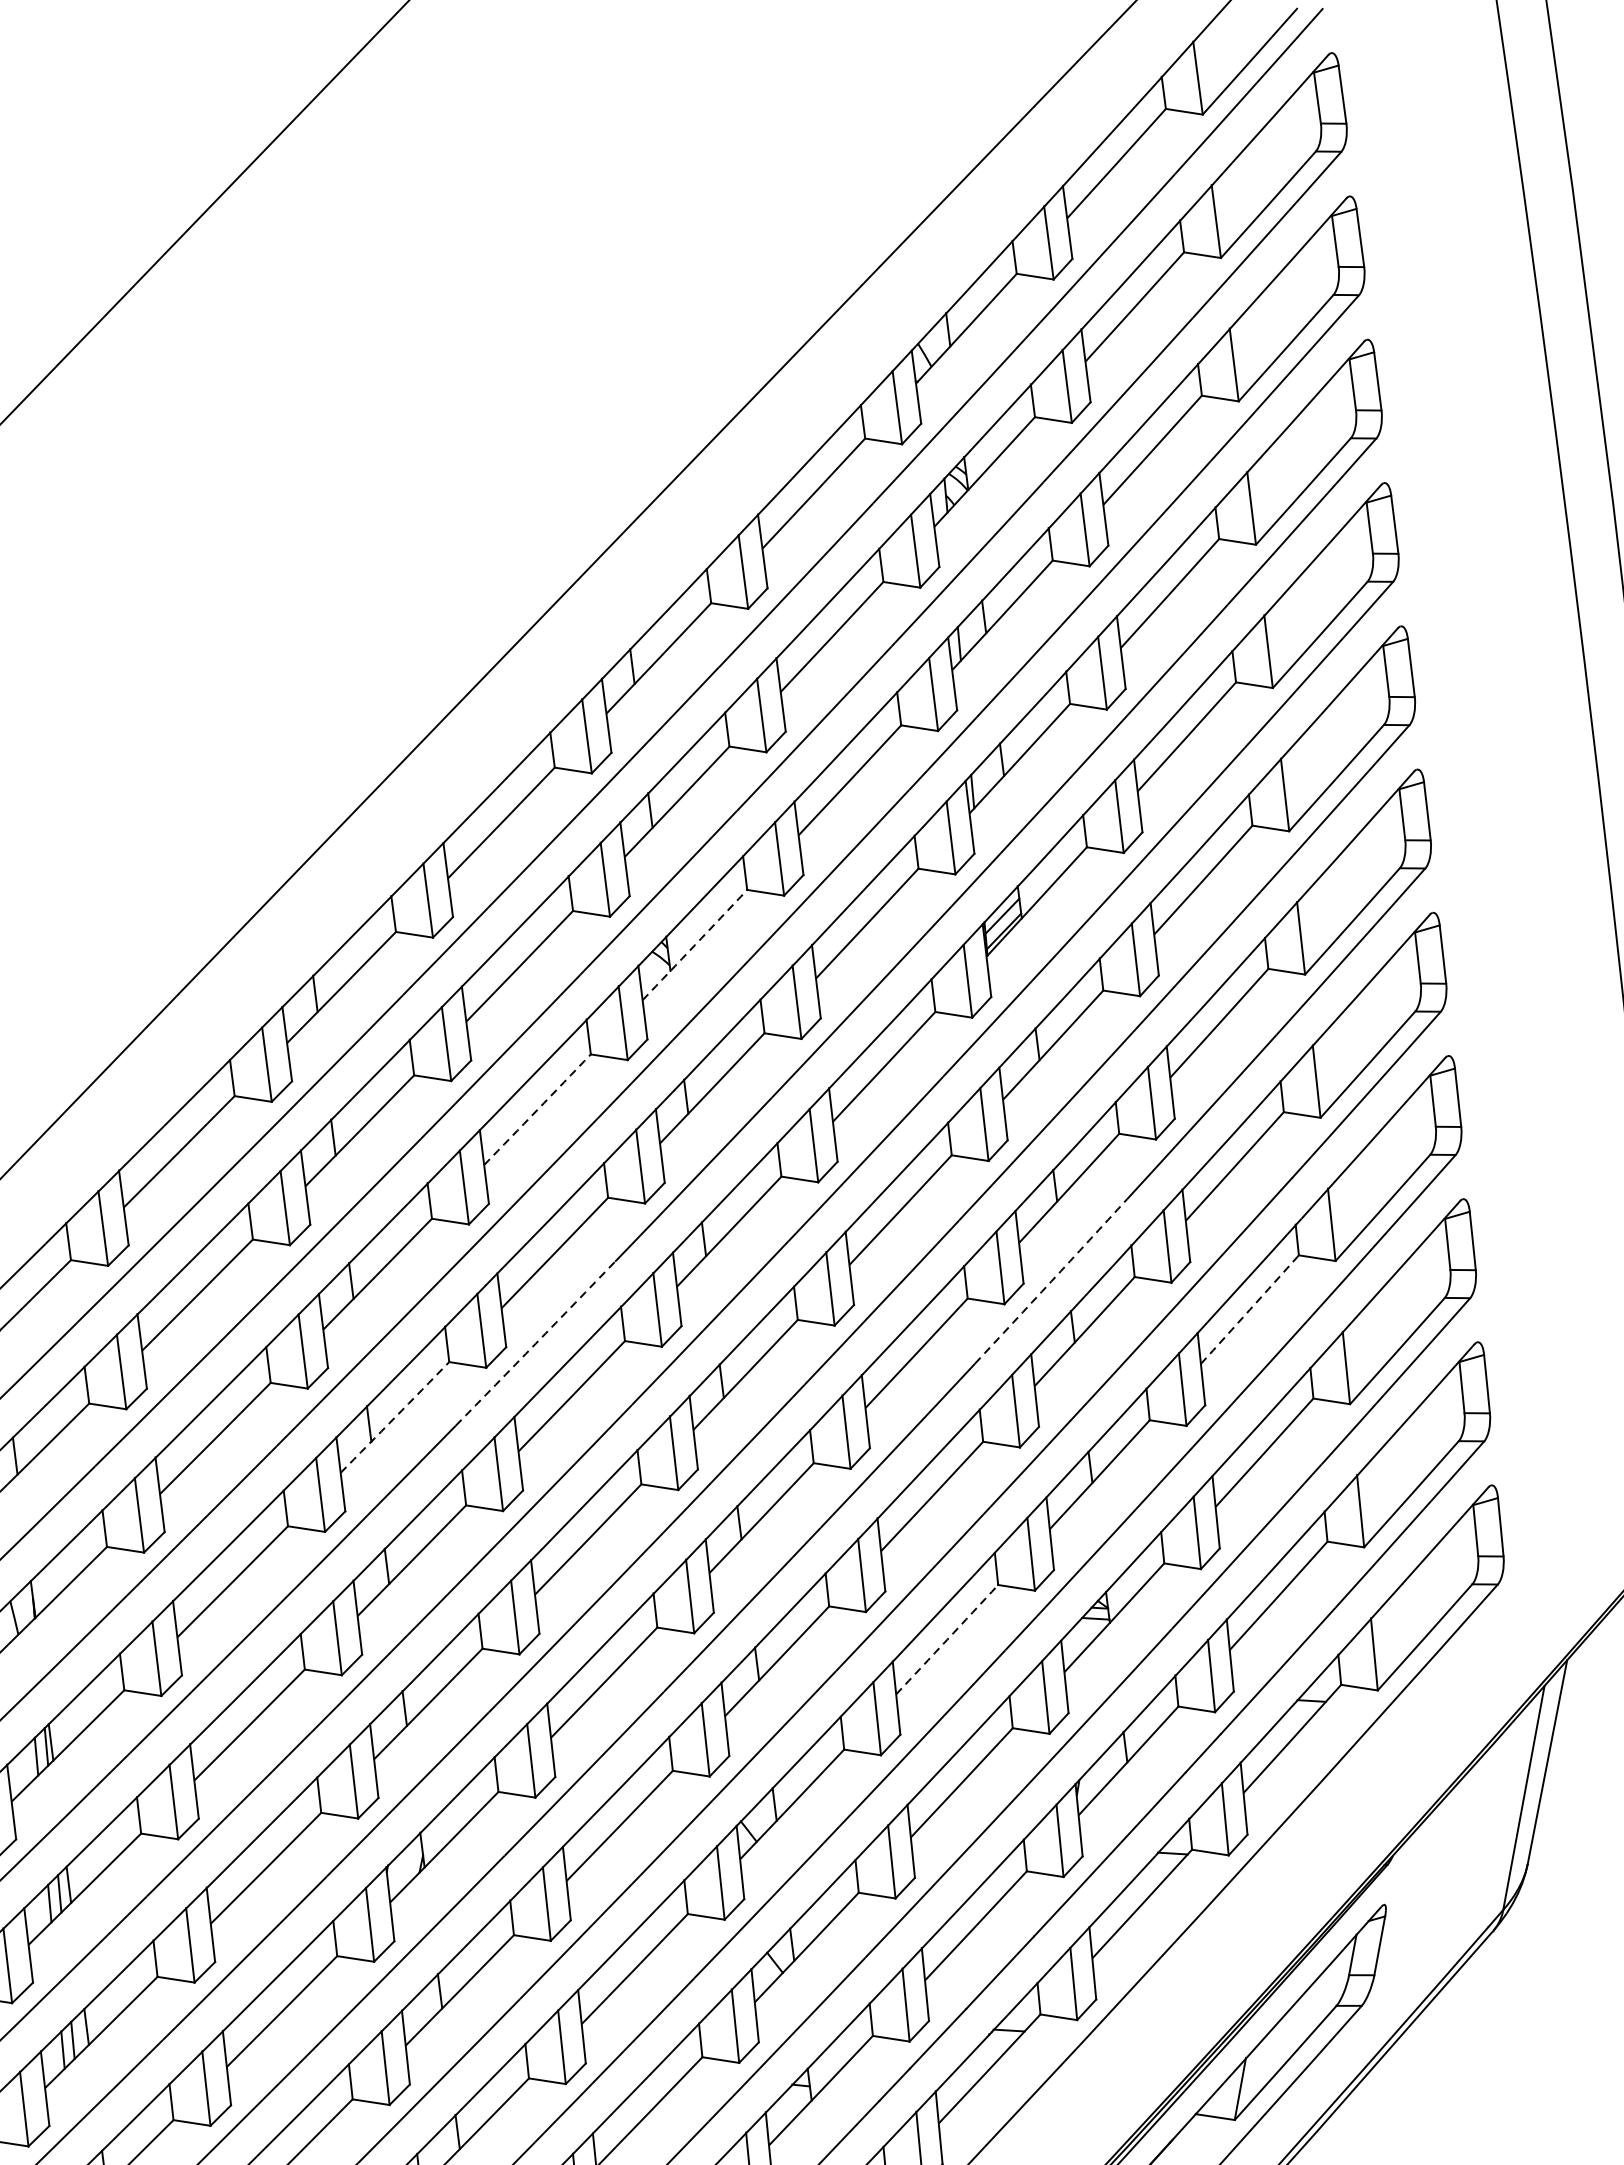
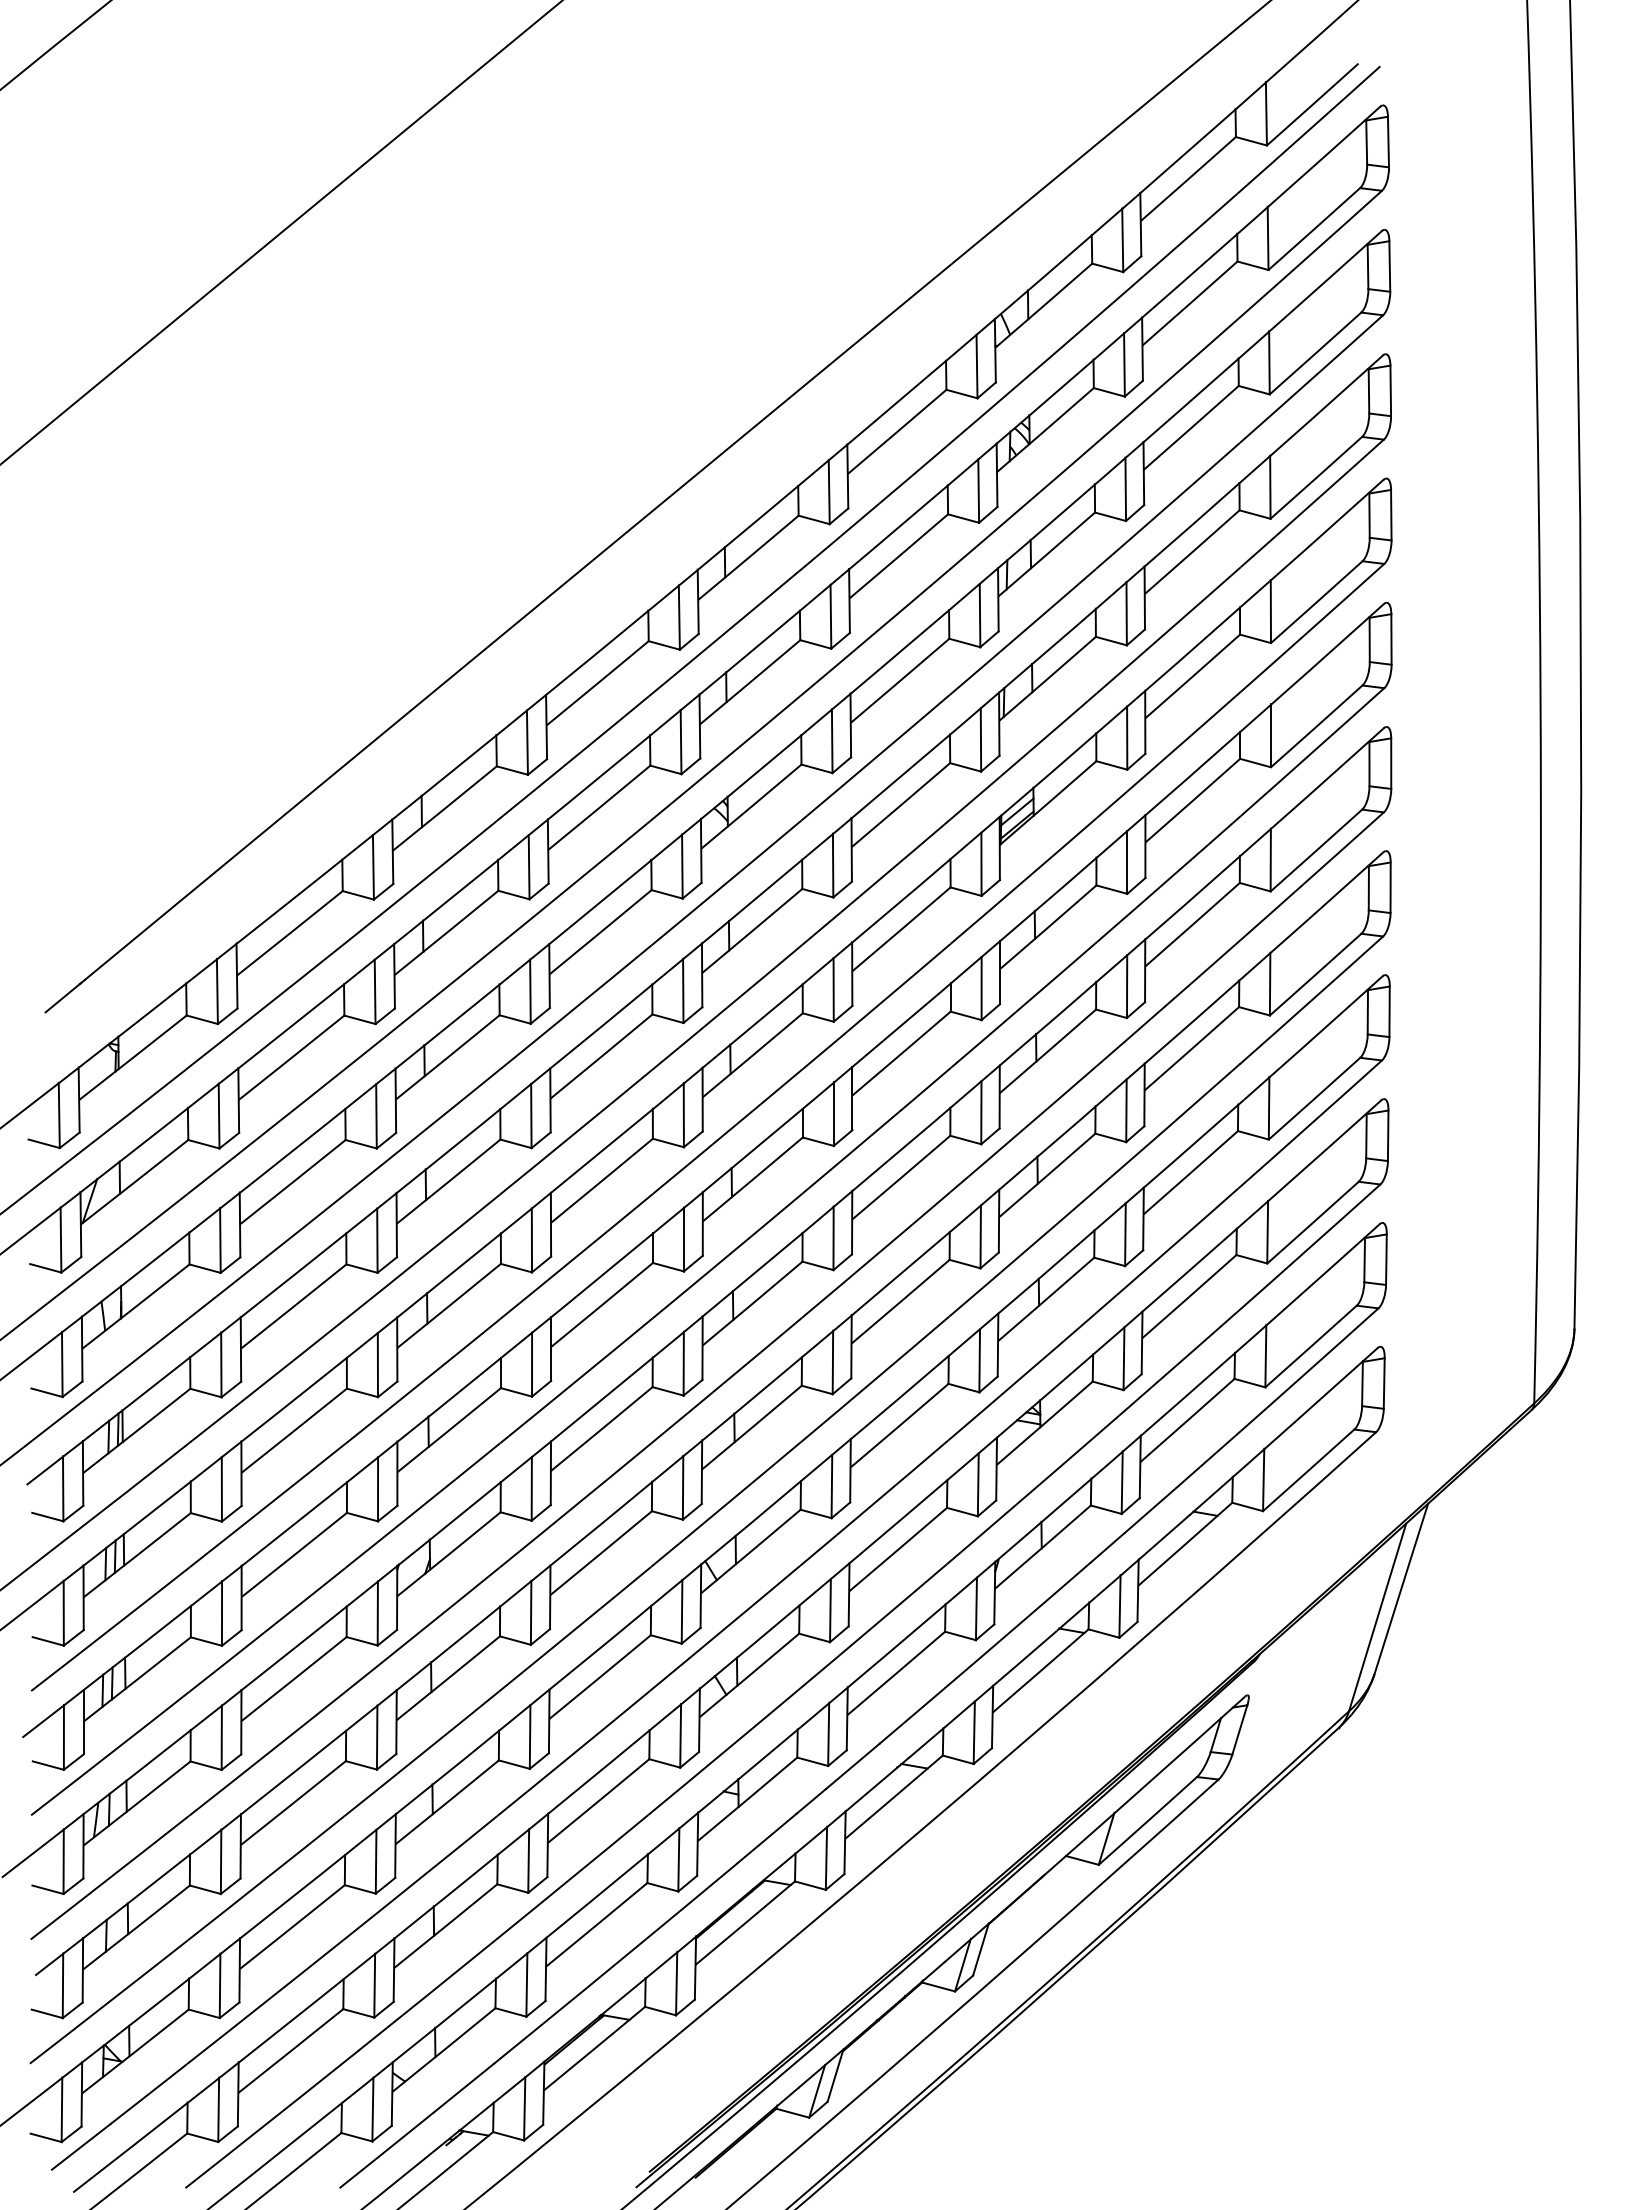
arc: (695, 944) -> (751, 806), dashed -> solid
arc: (537, 1110) -> (600, 932), dashed -> solid
arc: (1051, 1281) -> (1023, 1129), dashed -> solid
arc: (1249, 1309) -> (1190, 1172), dashed -> solid
arc: (536, 1343) -> (576, 1132), dashed -> solid
arc: (394, 1417) -> (448, 1181), dashed -> solid
arc: (947, 1639) -> (899, 1425), dashed -> solid

